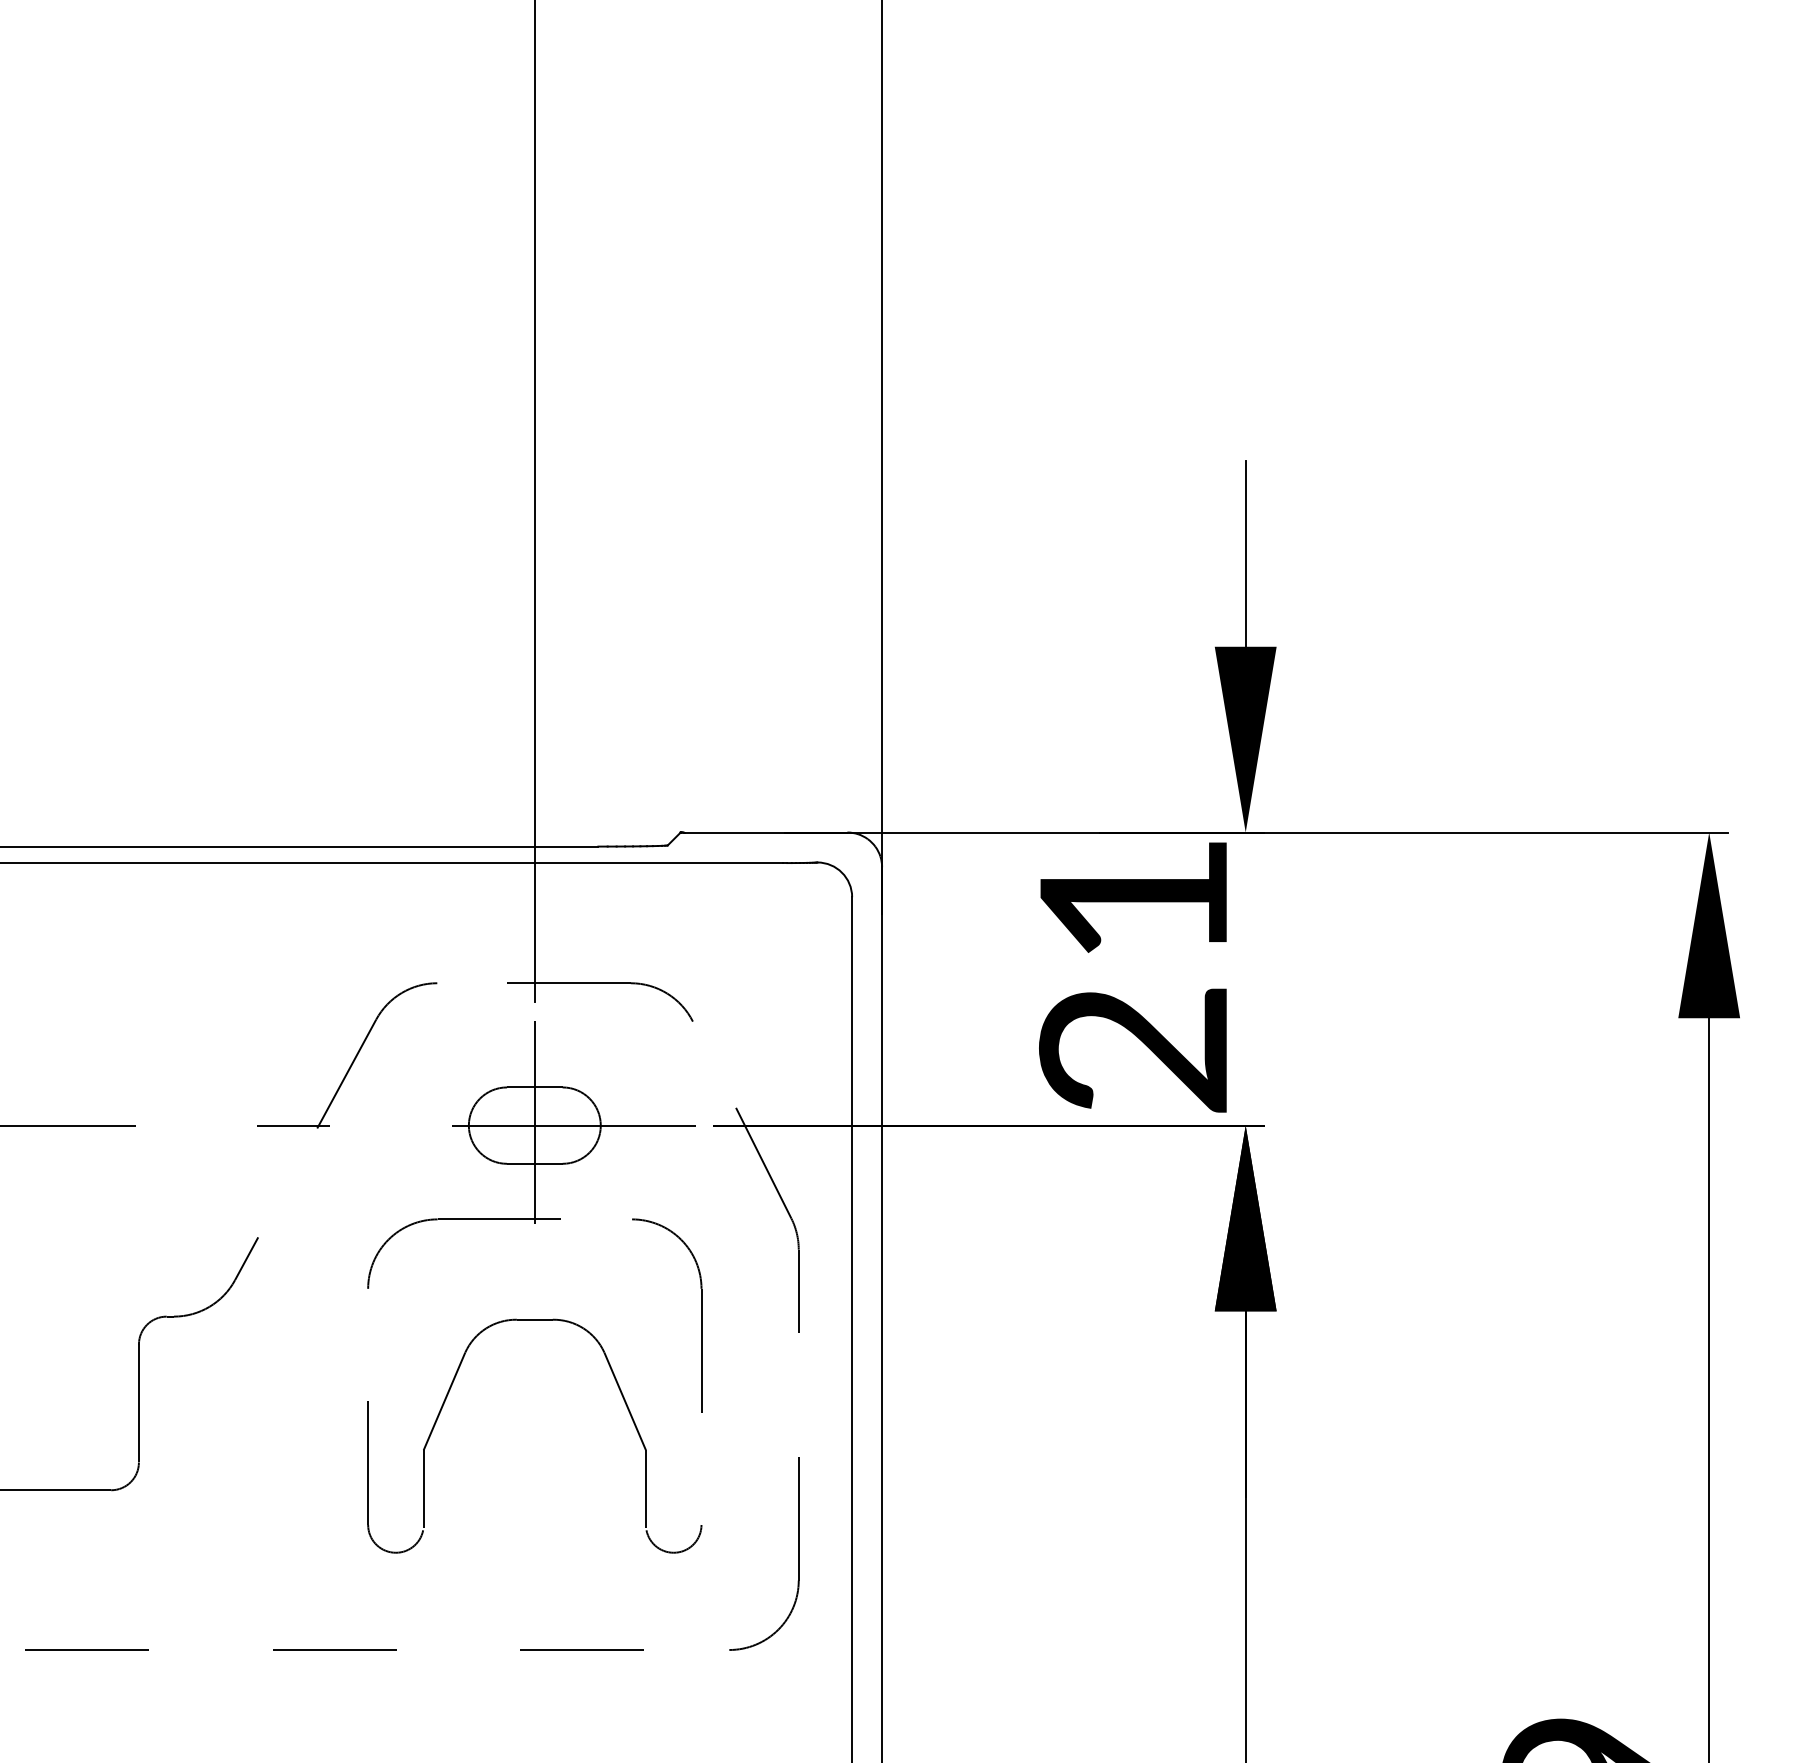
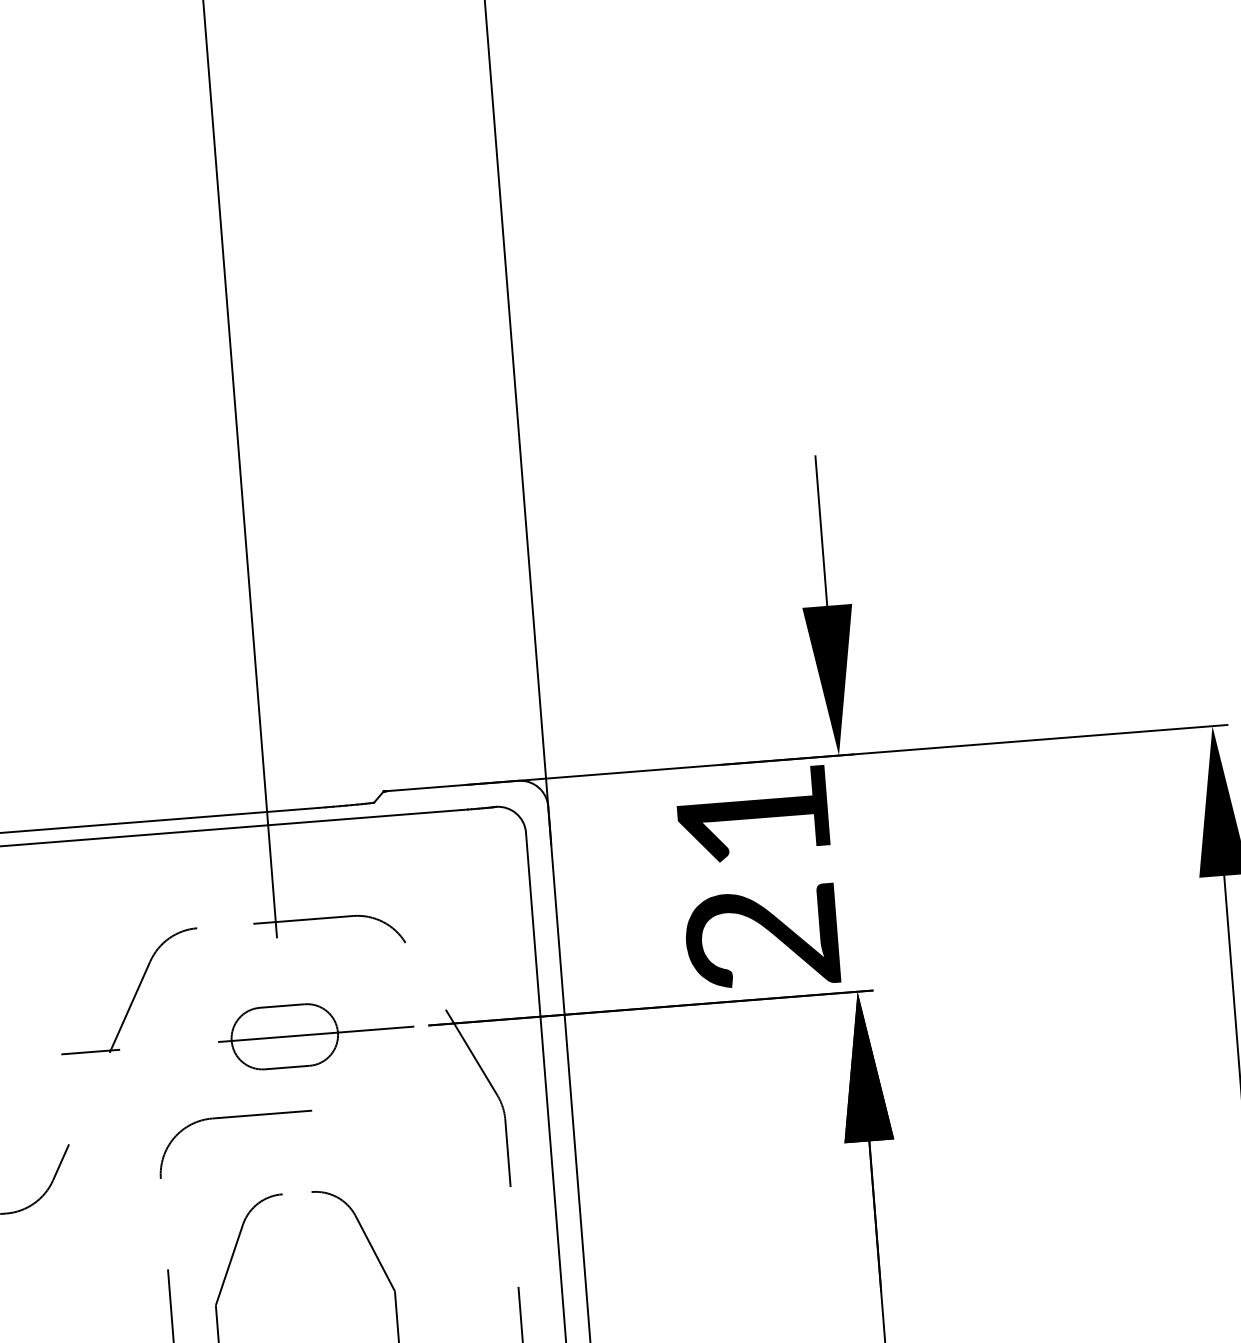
line: (534, 1122) -> (284, 1034), removed
part: (701, 1315) -> (431, 1179), removed
line: (534, 1319) -> (296, 1193), removed

